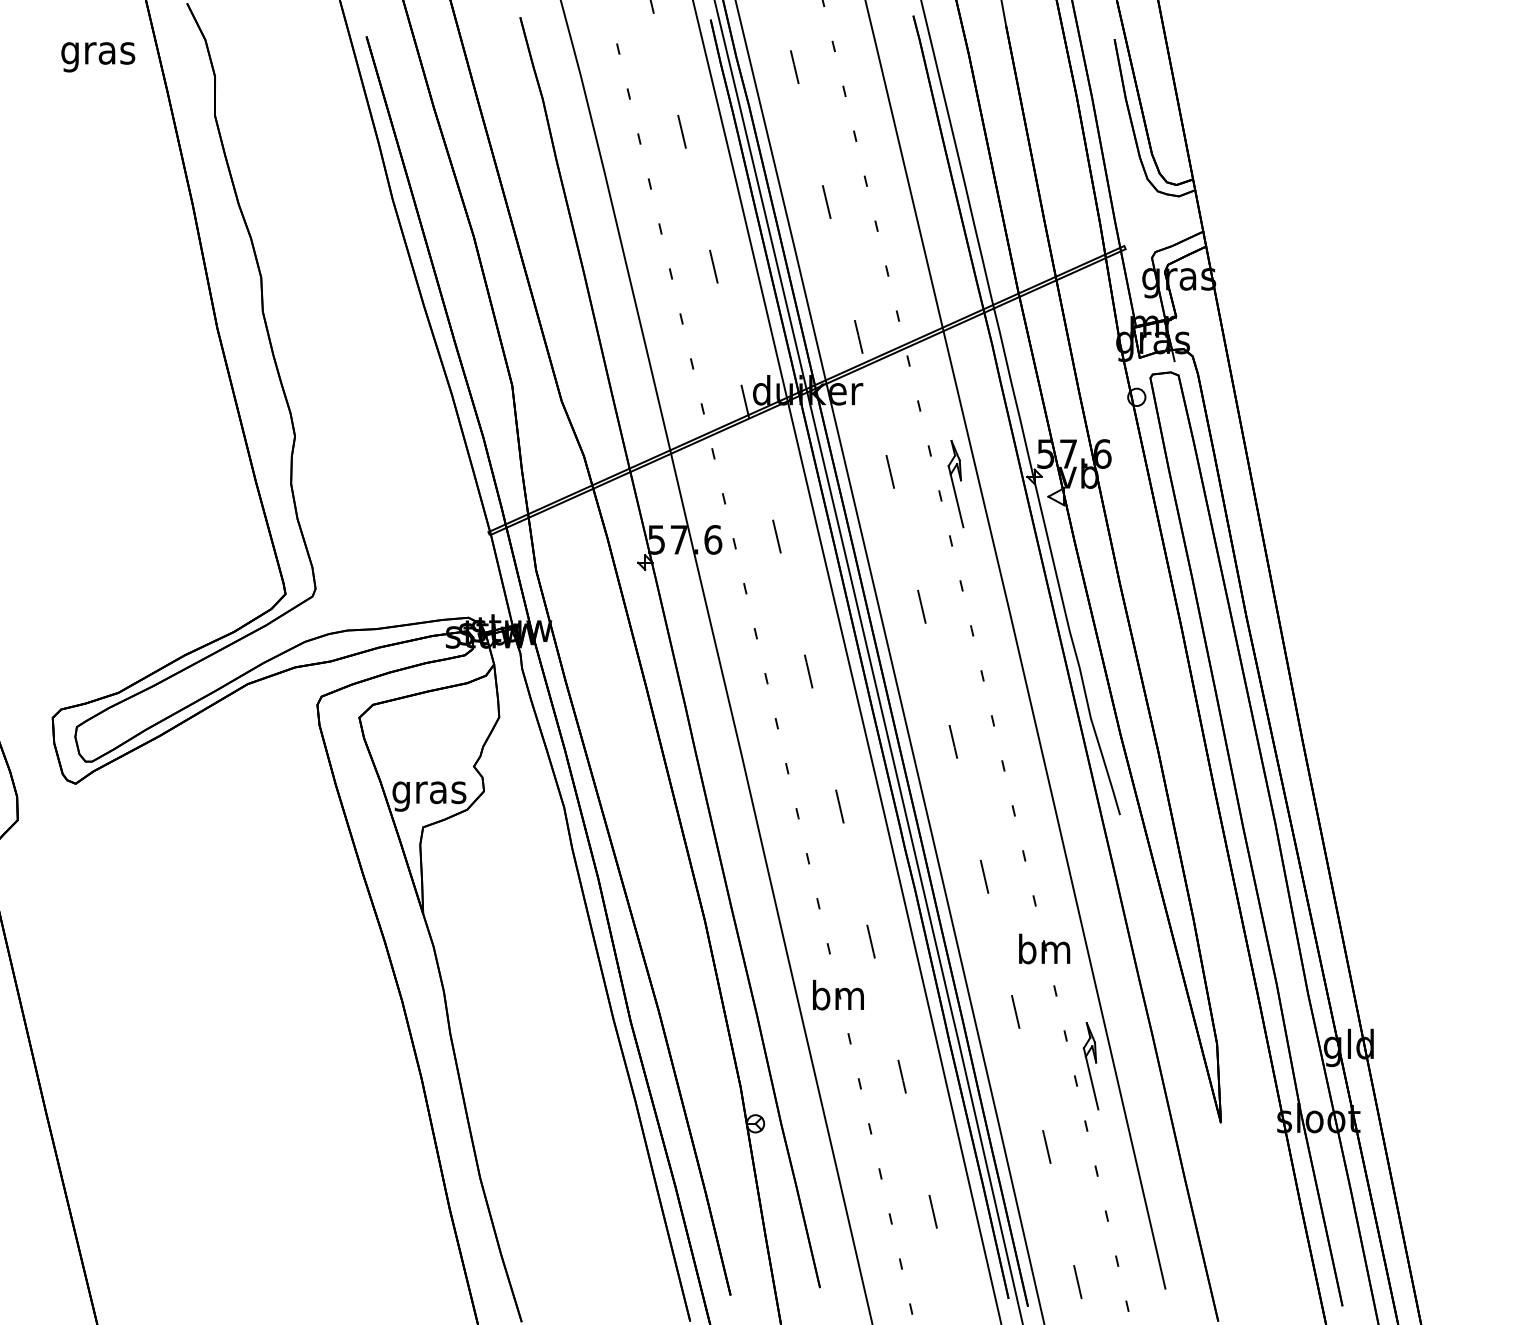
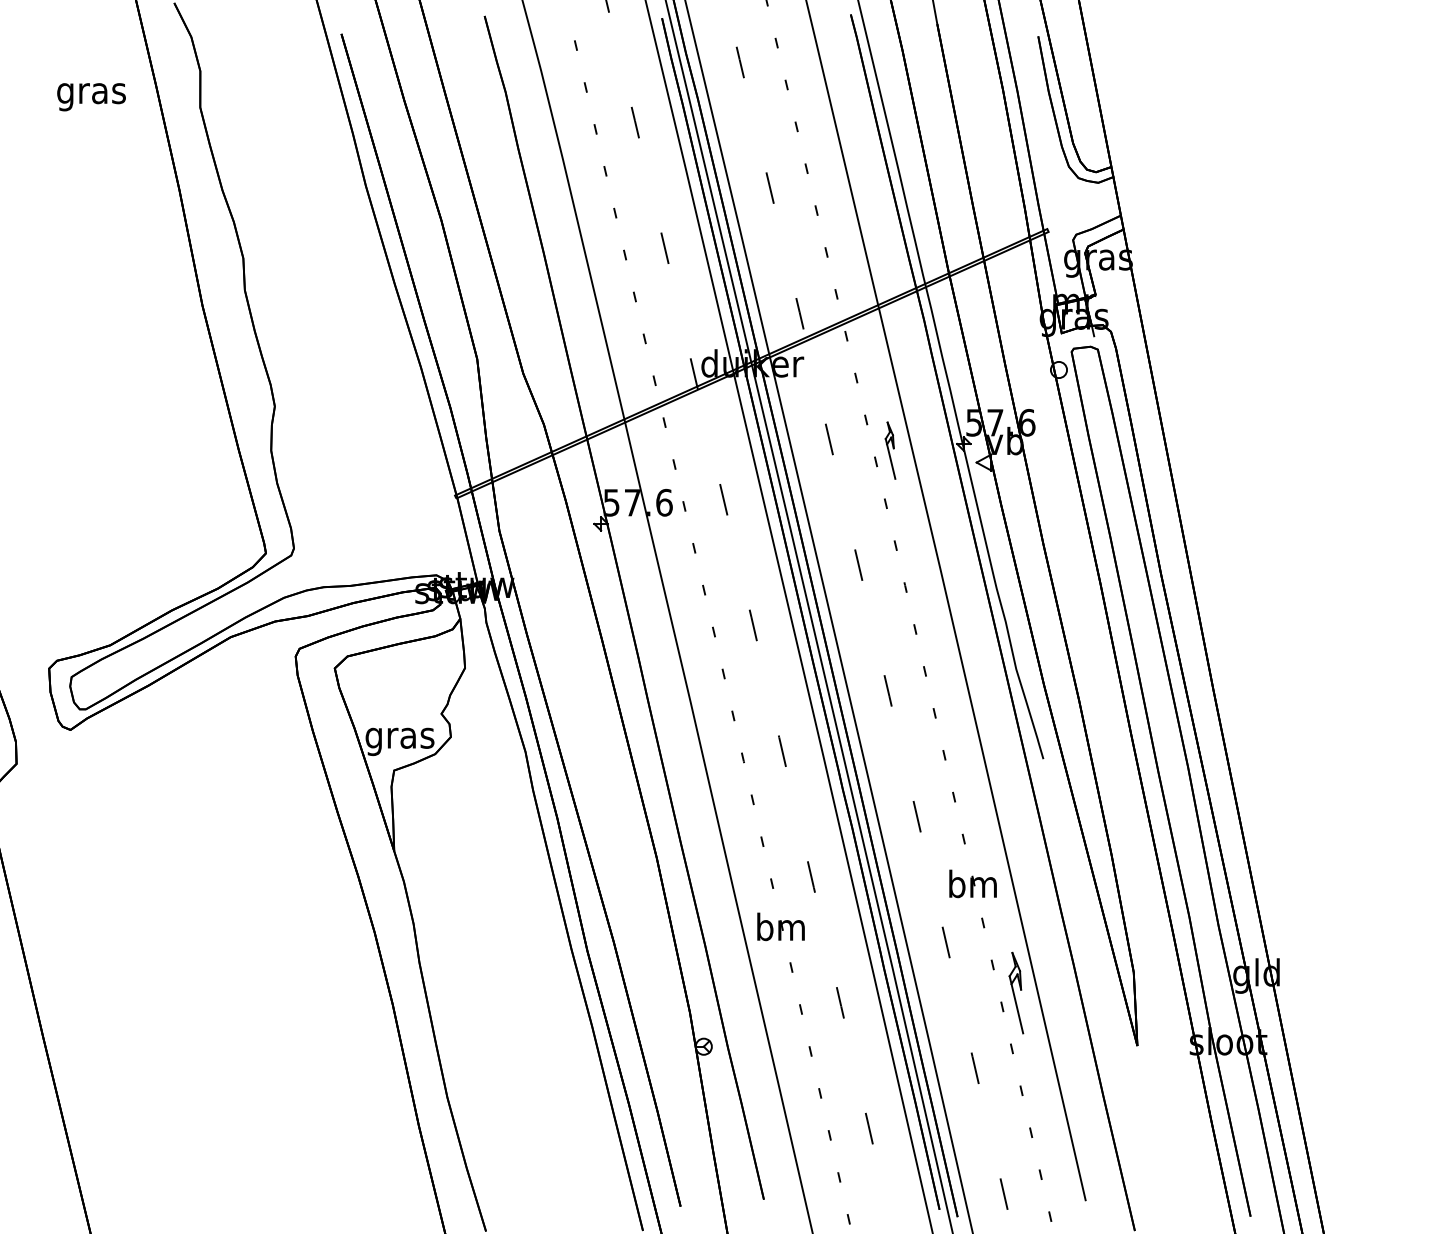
text: (98, 57) -> (91, 97), moved
part: (955, 483) -> (890, 450), size x0.7

